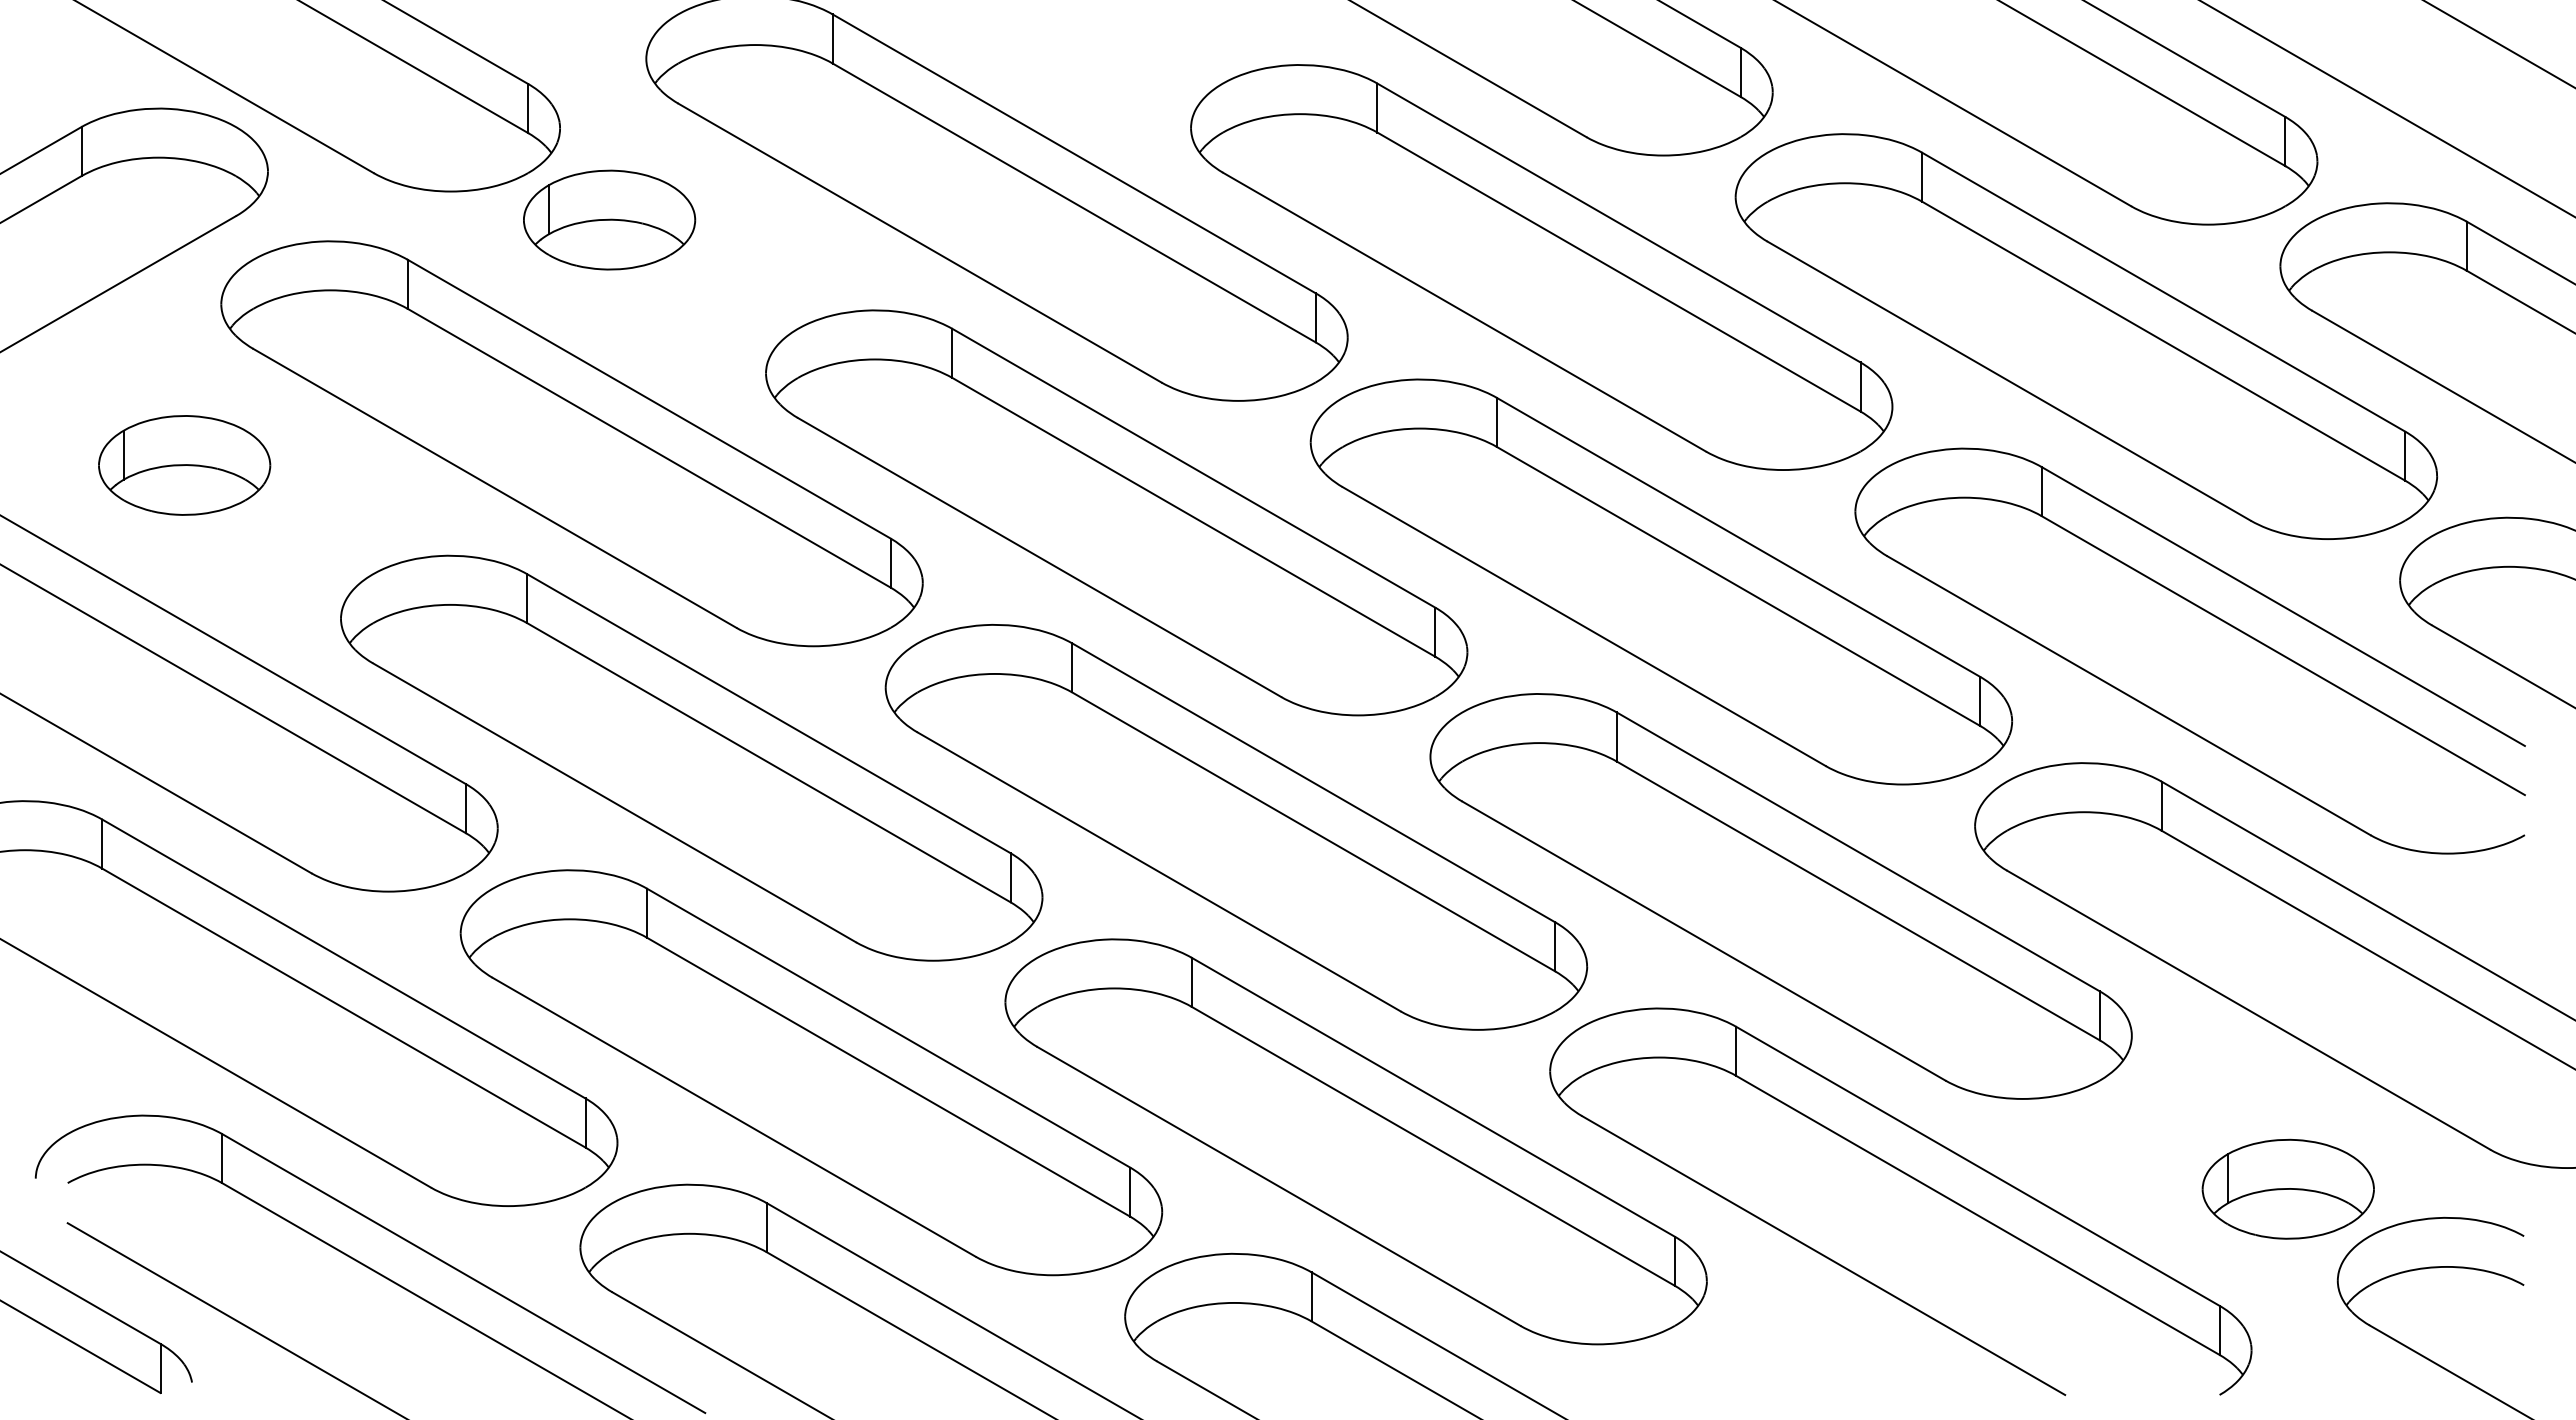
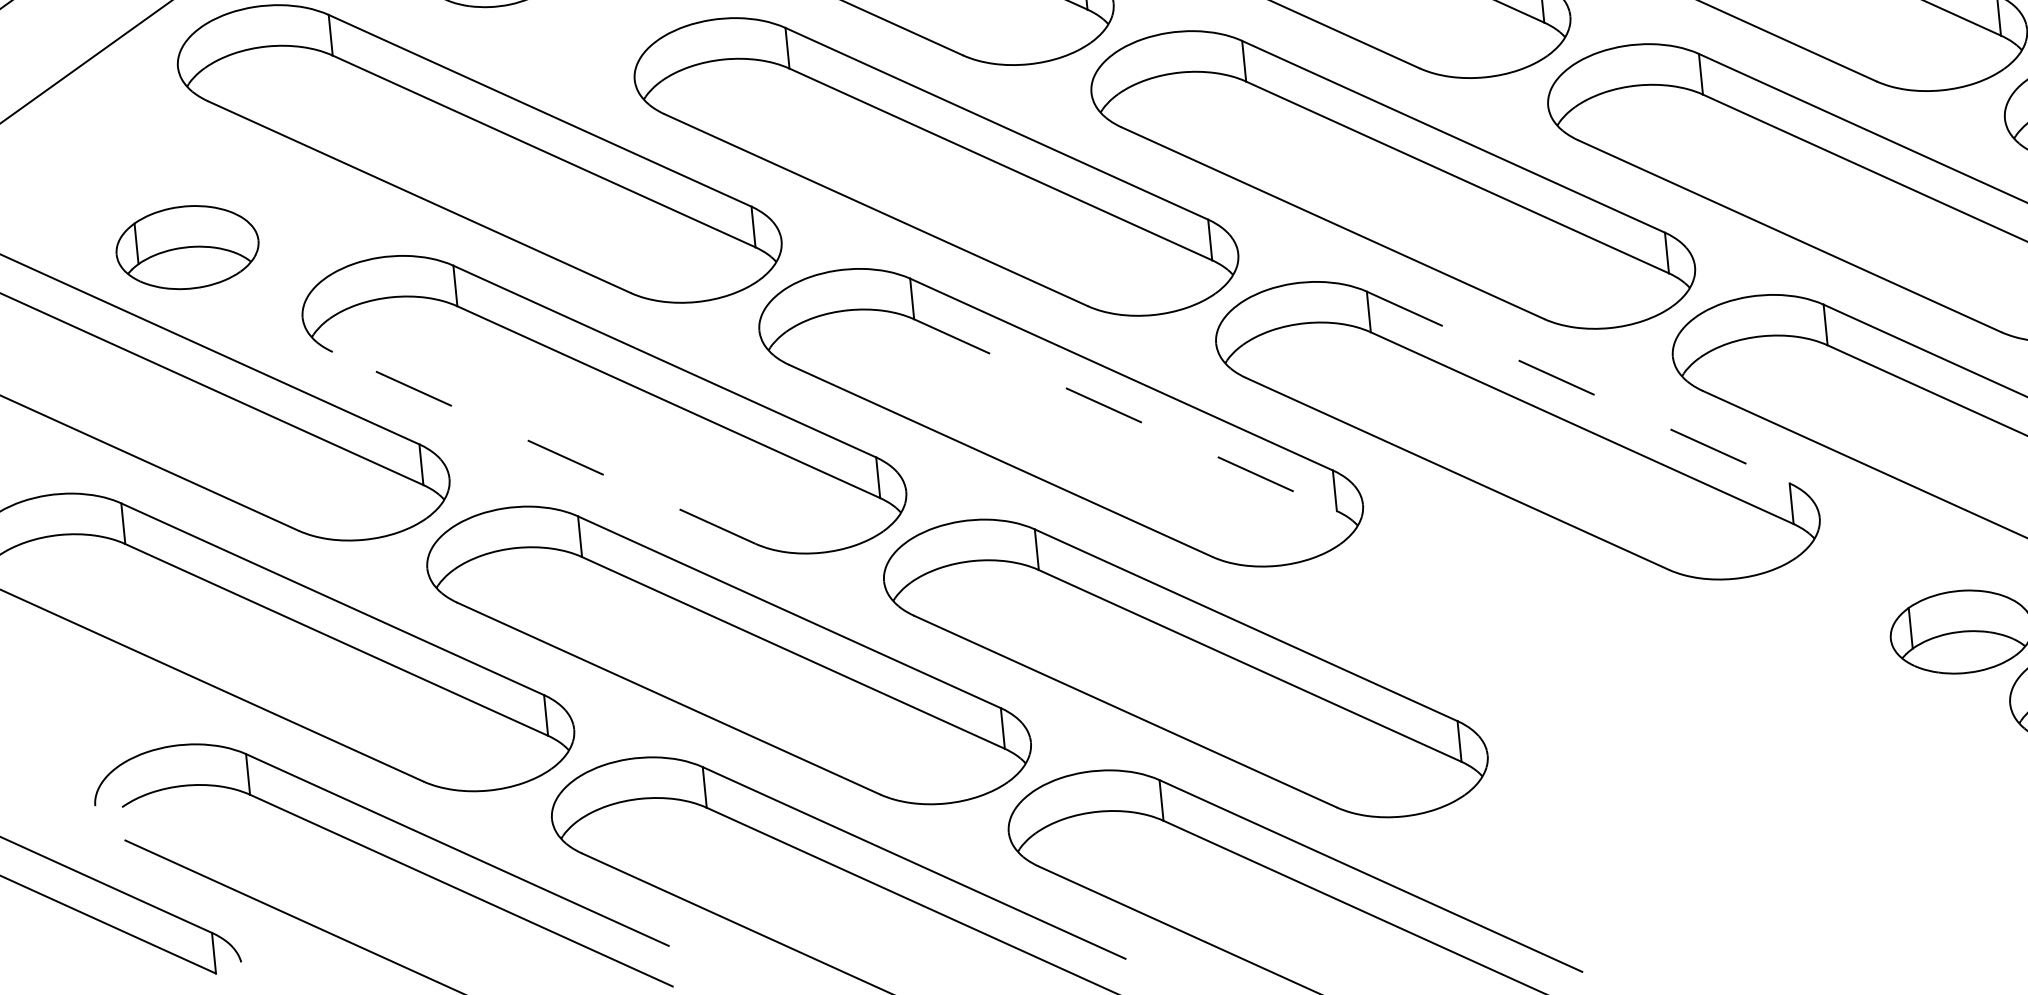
part: (184, 465) -> (187, 247), moved
line: (614, 802) -> (544, 447), solid -> dashed
line: (1313, 831) -> (1125, 414), solid -> dashed
line: (1858, 851) -> (1578, 387), solid -> dashed
part: (1911, 1178) -> (1648, 653), removed

